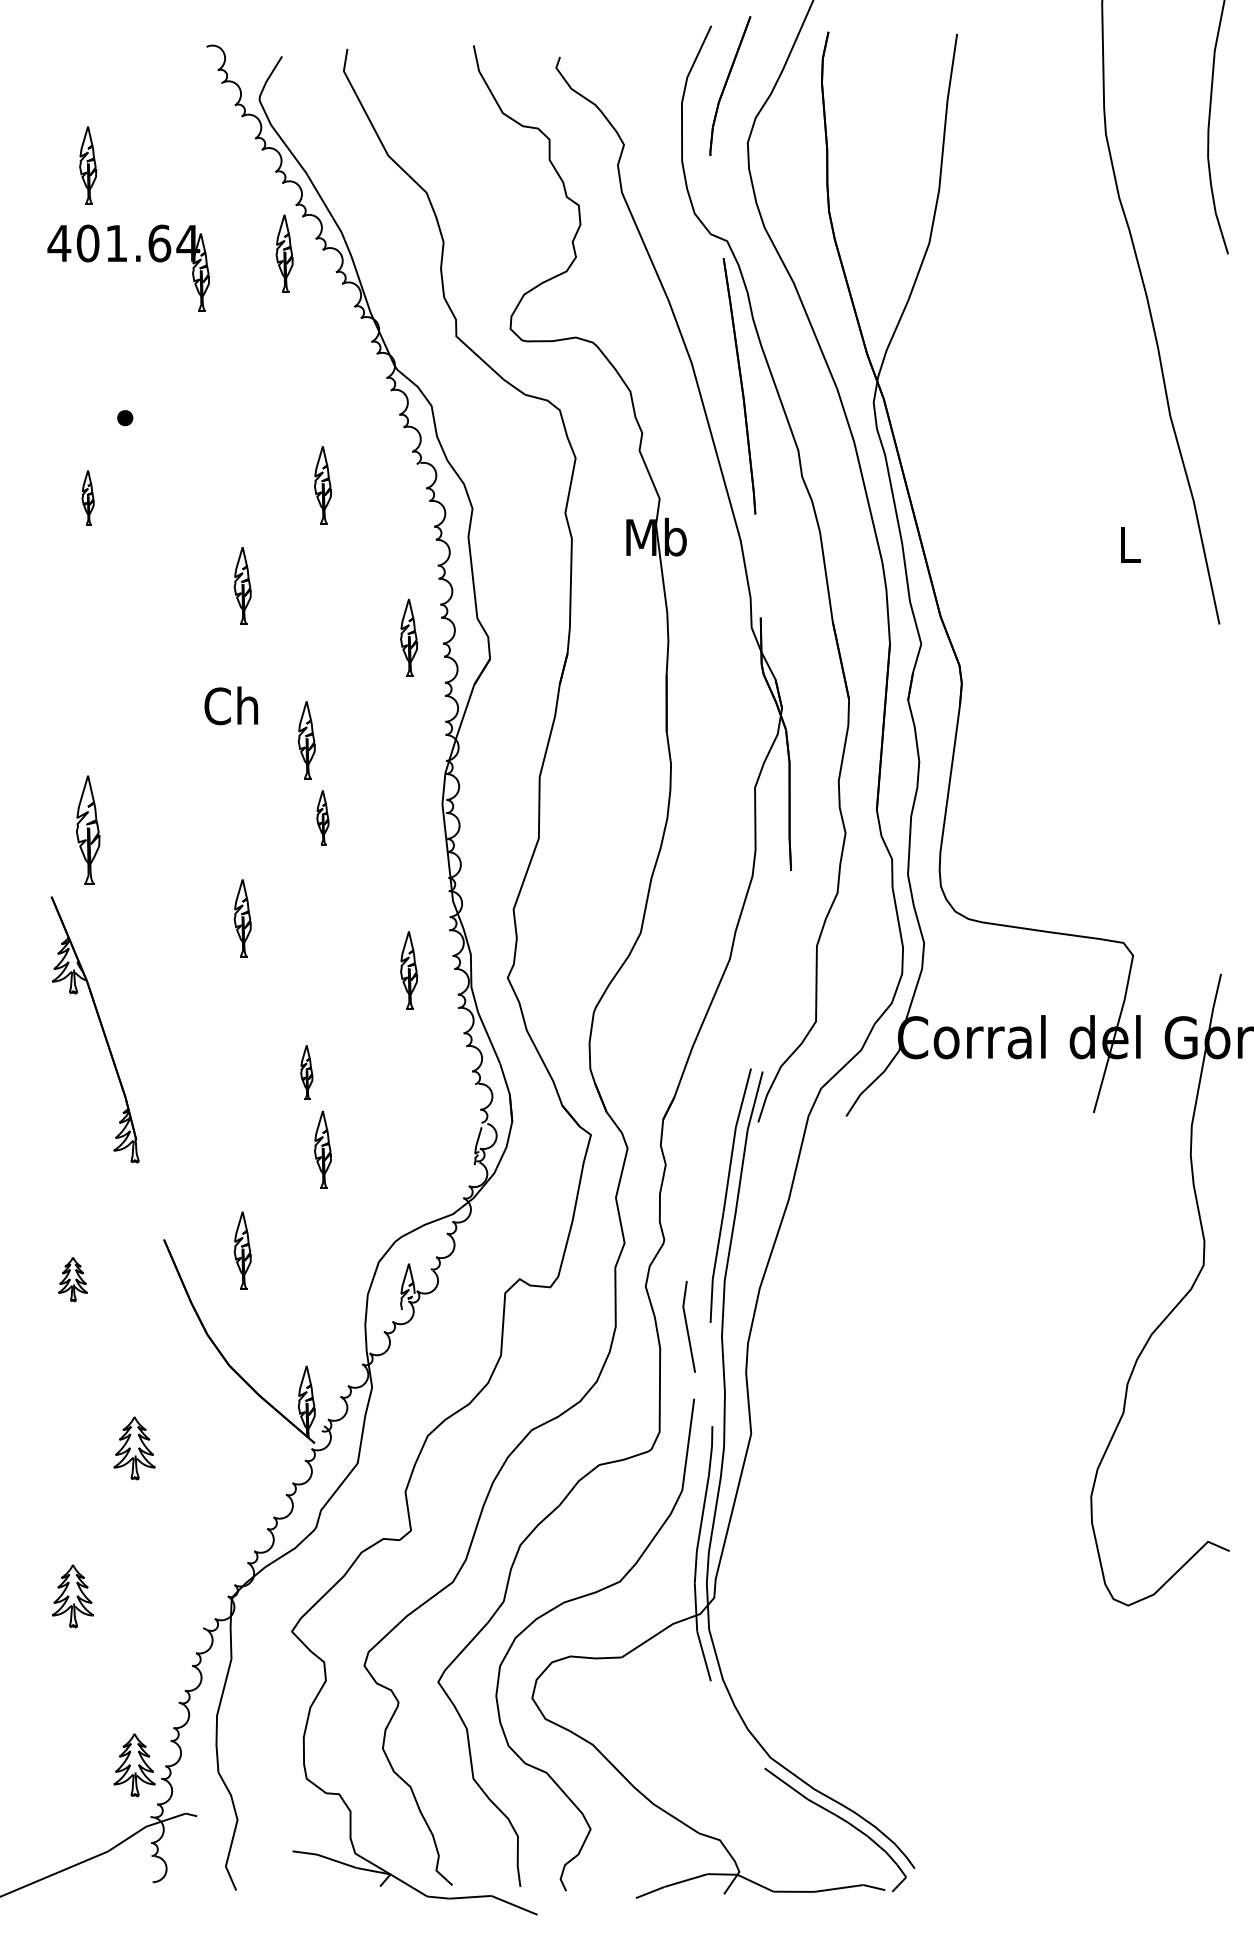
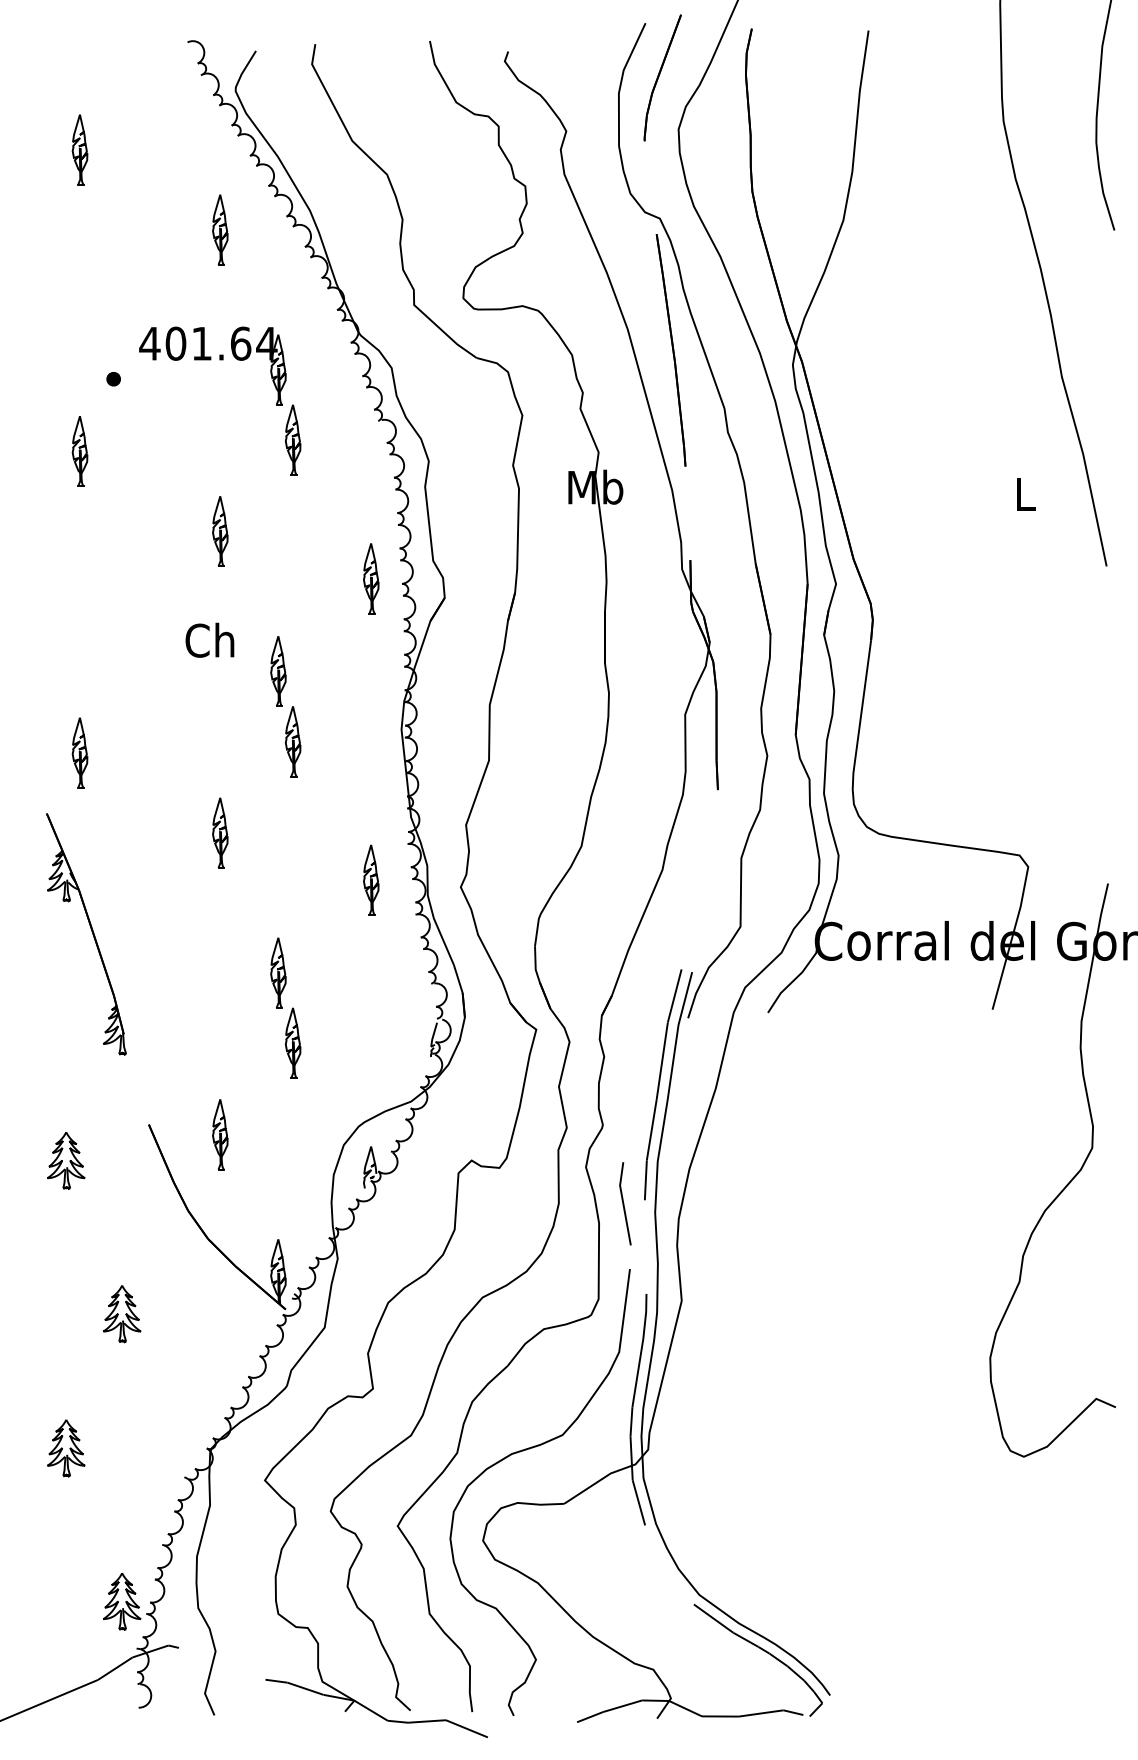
part: (284, 253) -> (220, 229), moved
part: (128, 267) -> (212, 365), moved
part: (87, 497) -> (79, 451), size x1.43
part: (322, 817) -> (292, 741), size x1.43
part: (87, 829) -> (79, 752), size x0.71
part: (306, 1071) -> (278, 972), size x1.43
part: (73, 1279) -> (66, 1160), size x1.43

